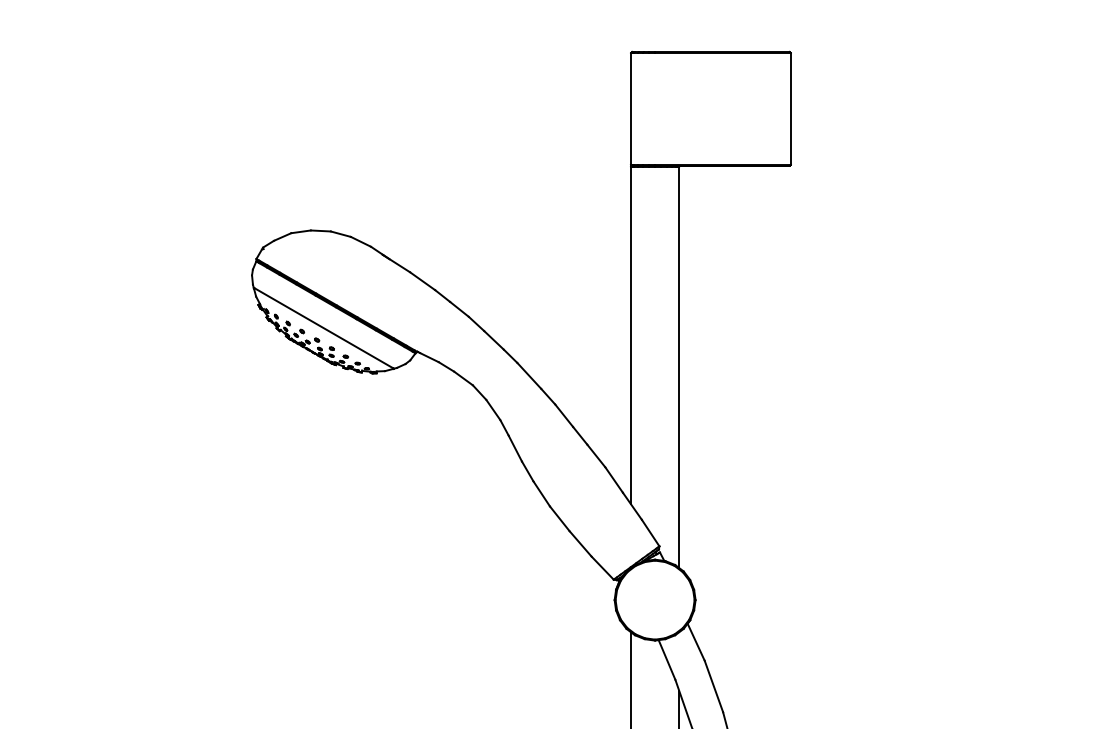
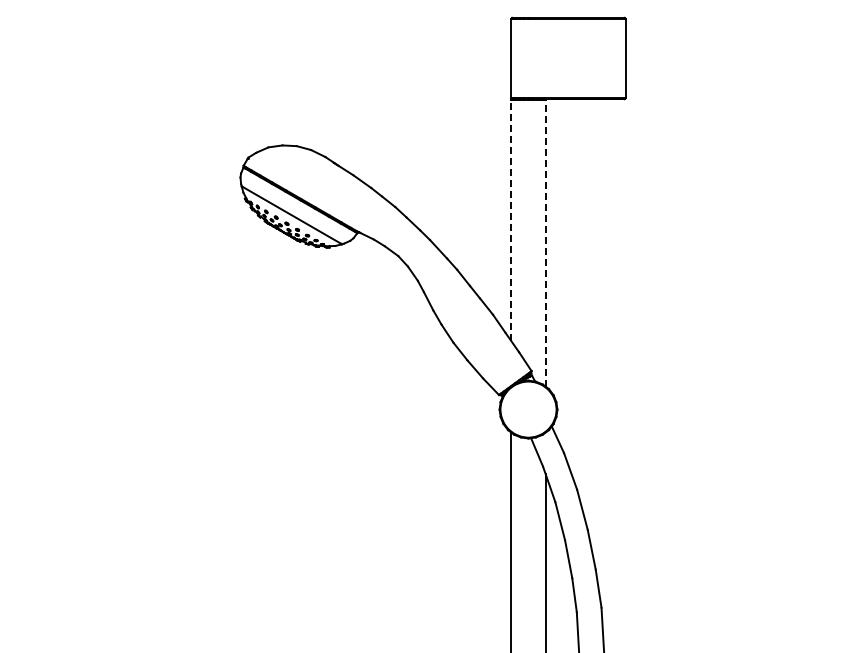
line: (631, 335) -> (511, 220), solid -> dashed
line: (678, 366) -> (545, 242), solid -> dashed

